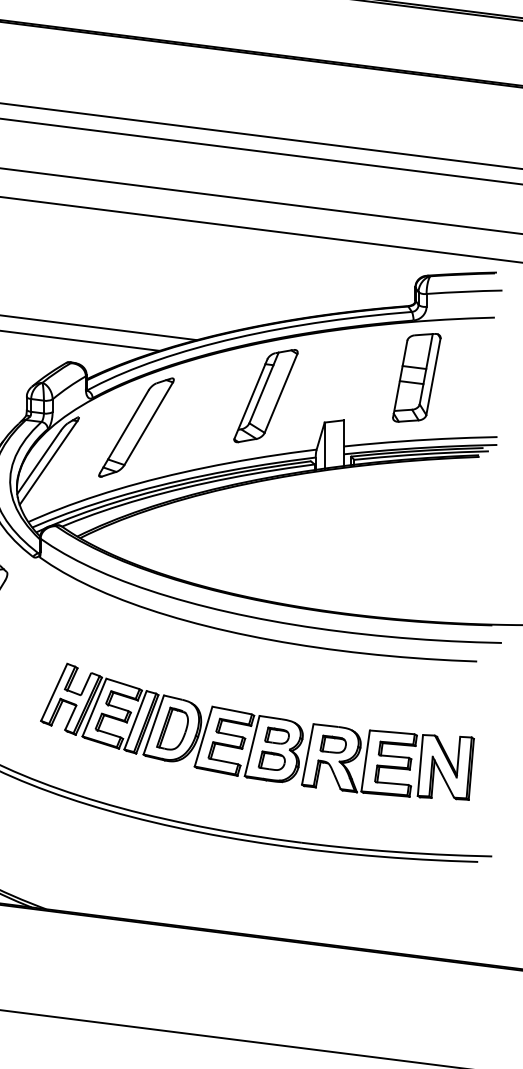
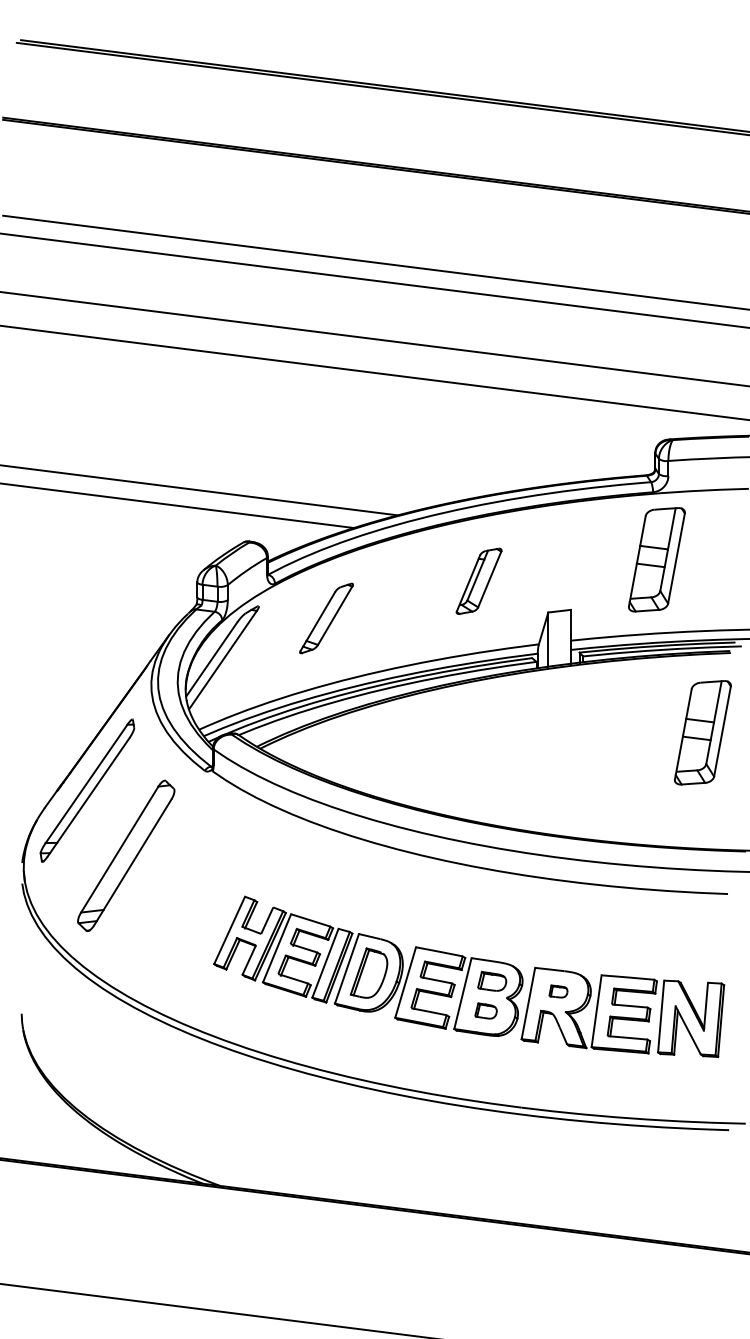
part: (265, 396) -> (478, 581), size x0.6
part: (136, 427) -> (326, 618), size x0.6
part: (455, 524) -> (702, 732), added
part: (333, 744) -> (558, 991), size x0.6
part: (271, 760) -> (485, 1010), size x0.7

